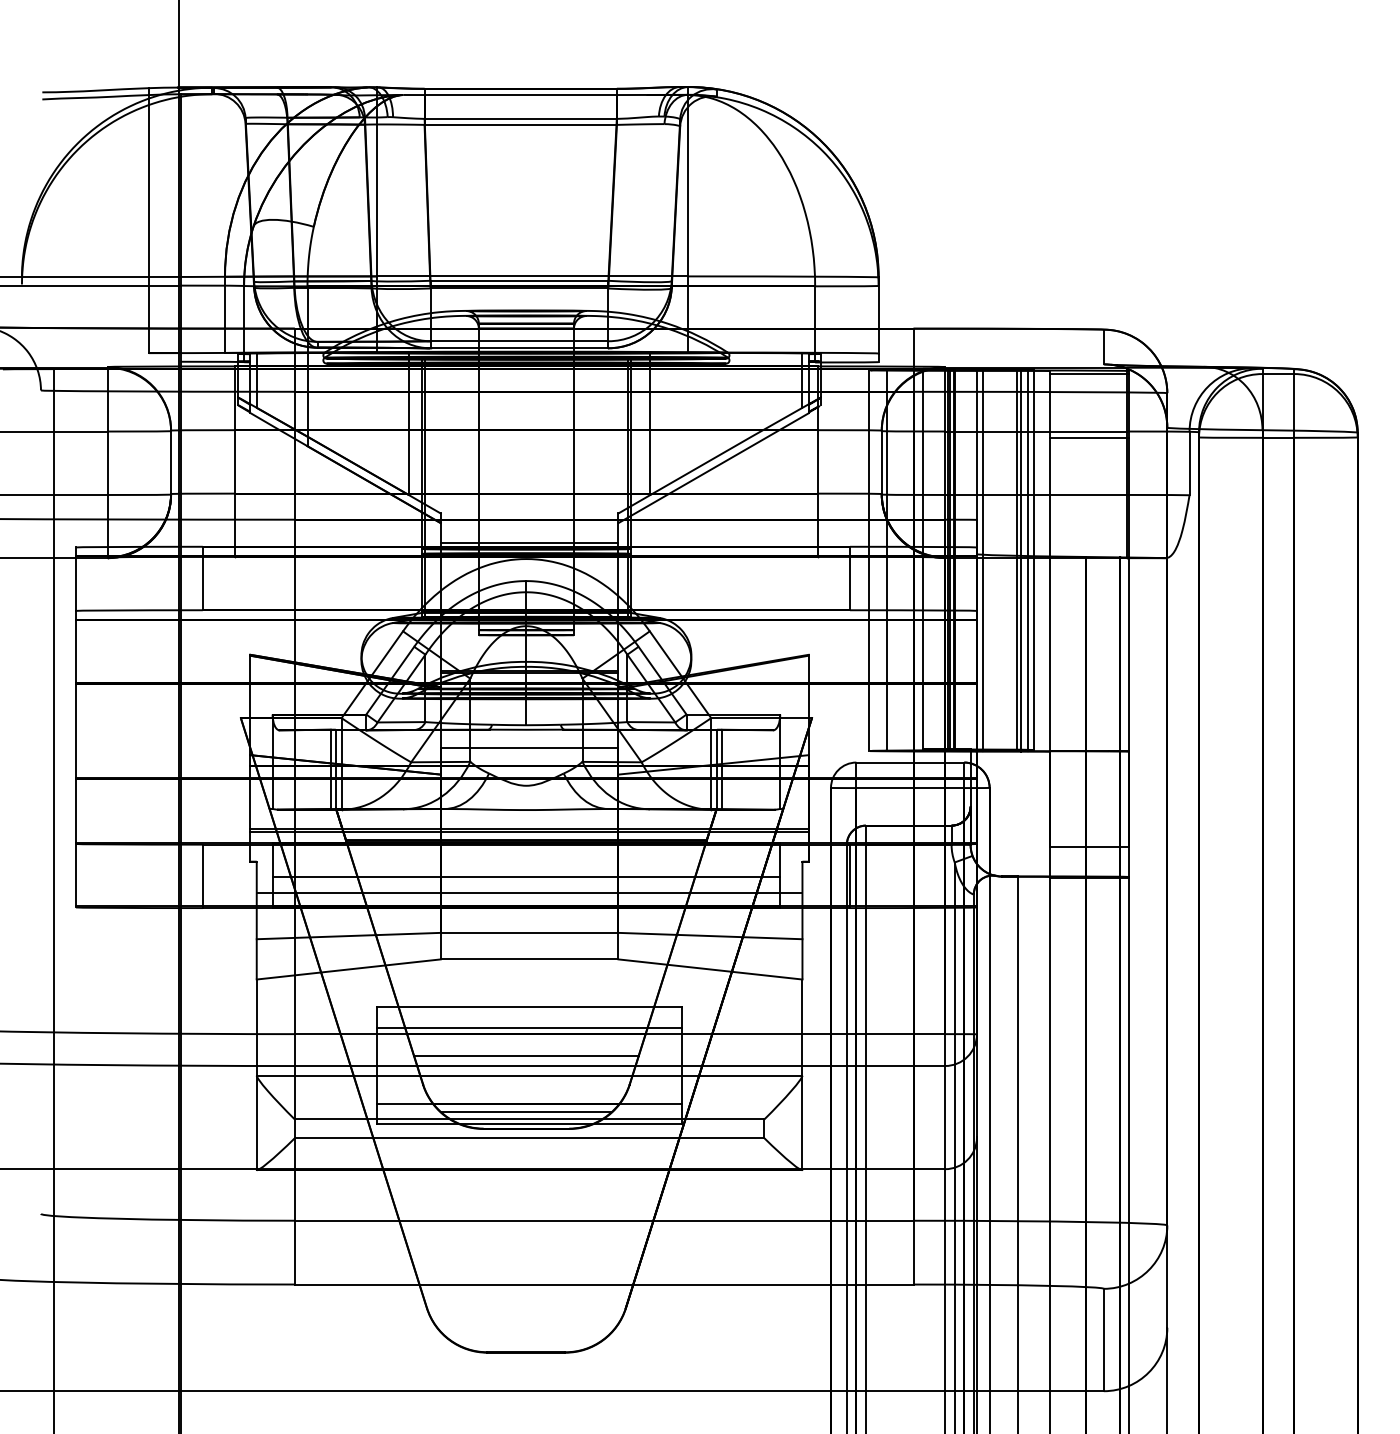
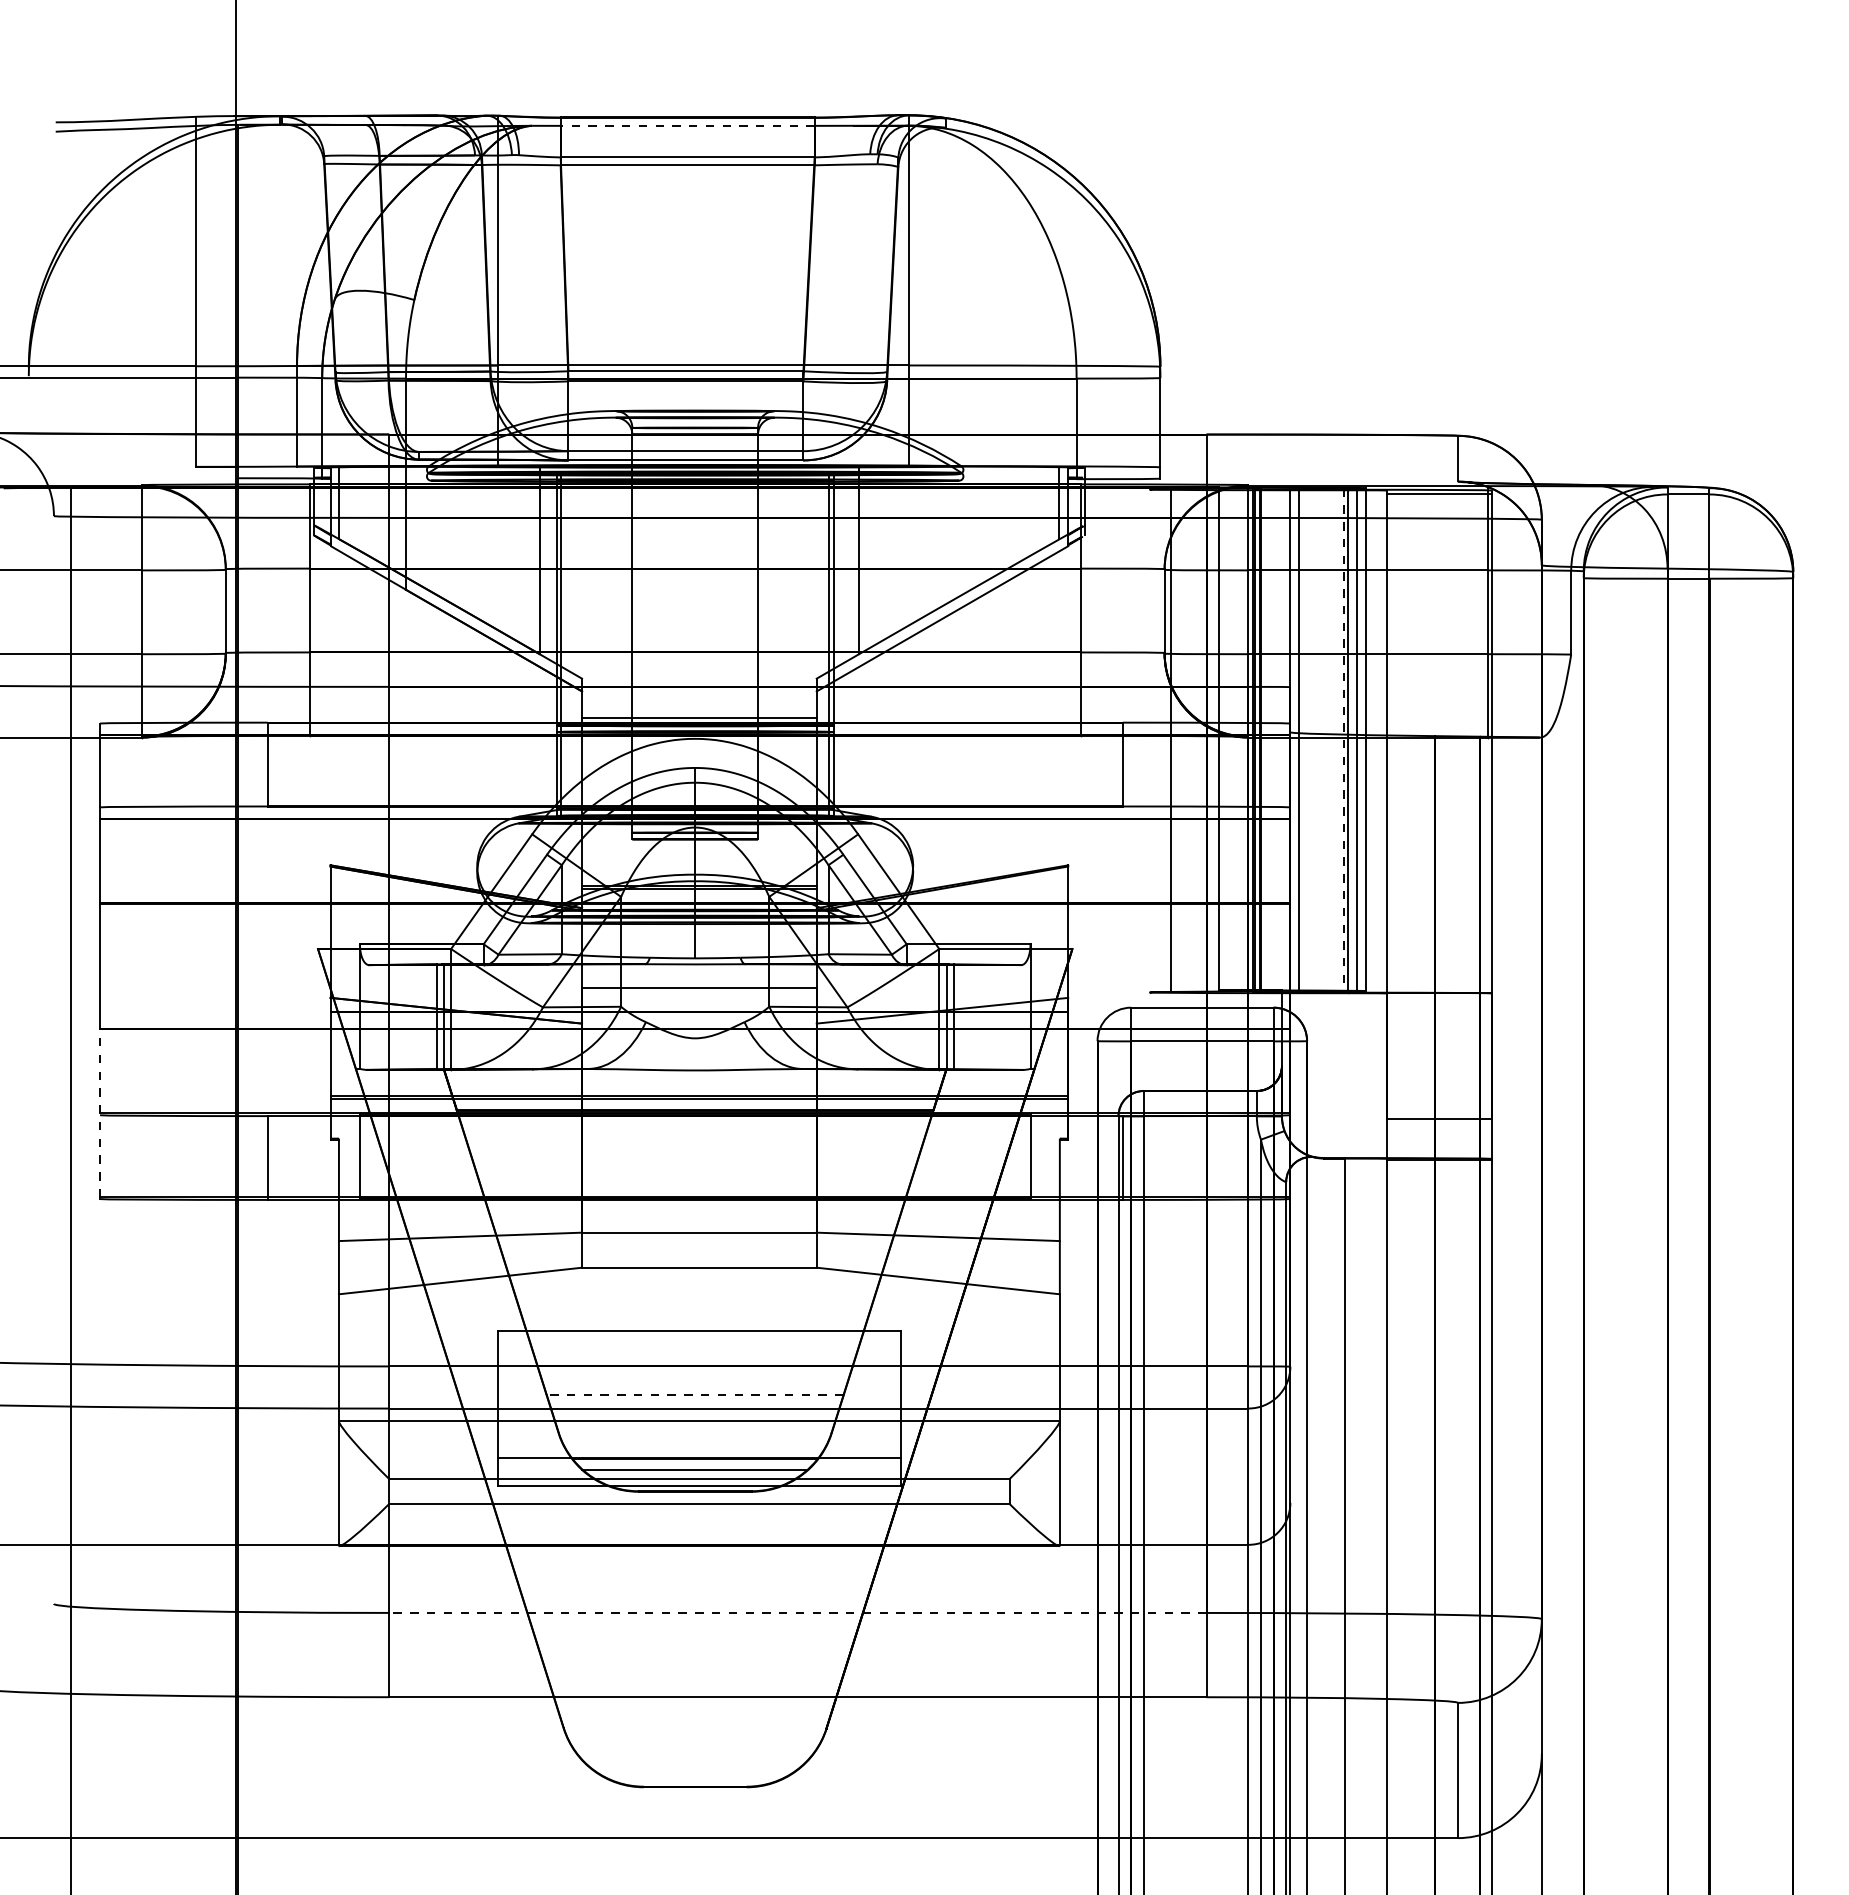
line: (520, 94) -> (687, 125), solid -> dashed
line: (1089, 437) -> (1438, 578), removed
line: (868, 560) -> (1147, 740), removed
line: (1017, 560) -> (1343, 740), solid -> dashed
line: (76, 841) -> (100, 1112), solid -> dashed
line: (525, 877) -> (694, 1159), removed
line: (528, 893) -> (698, 1180), removed
line: (529, 1028) -> (699, 1358), removed
line: (525, 1056) -> (694, 1395), solid -> dashed
line: (603, 1220) -> (797, 1612), solid -> dashed

